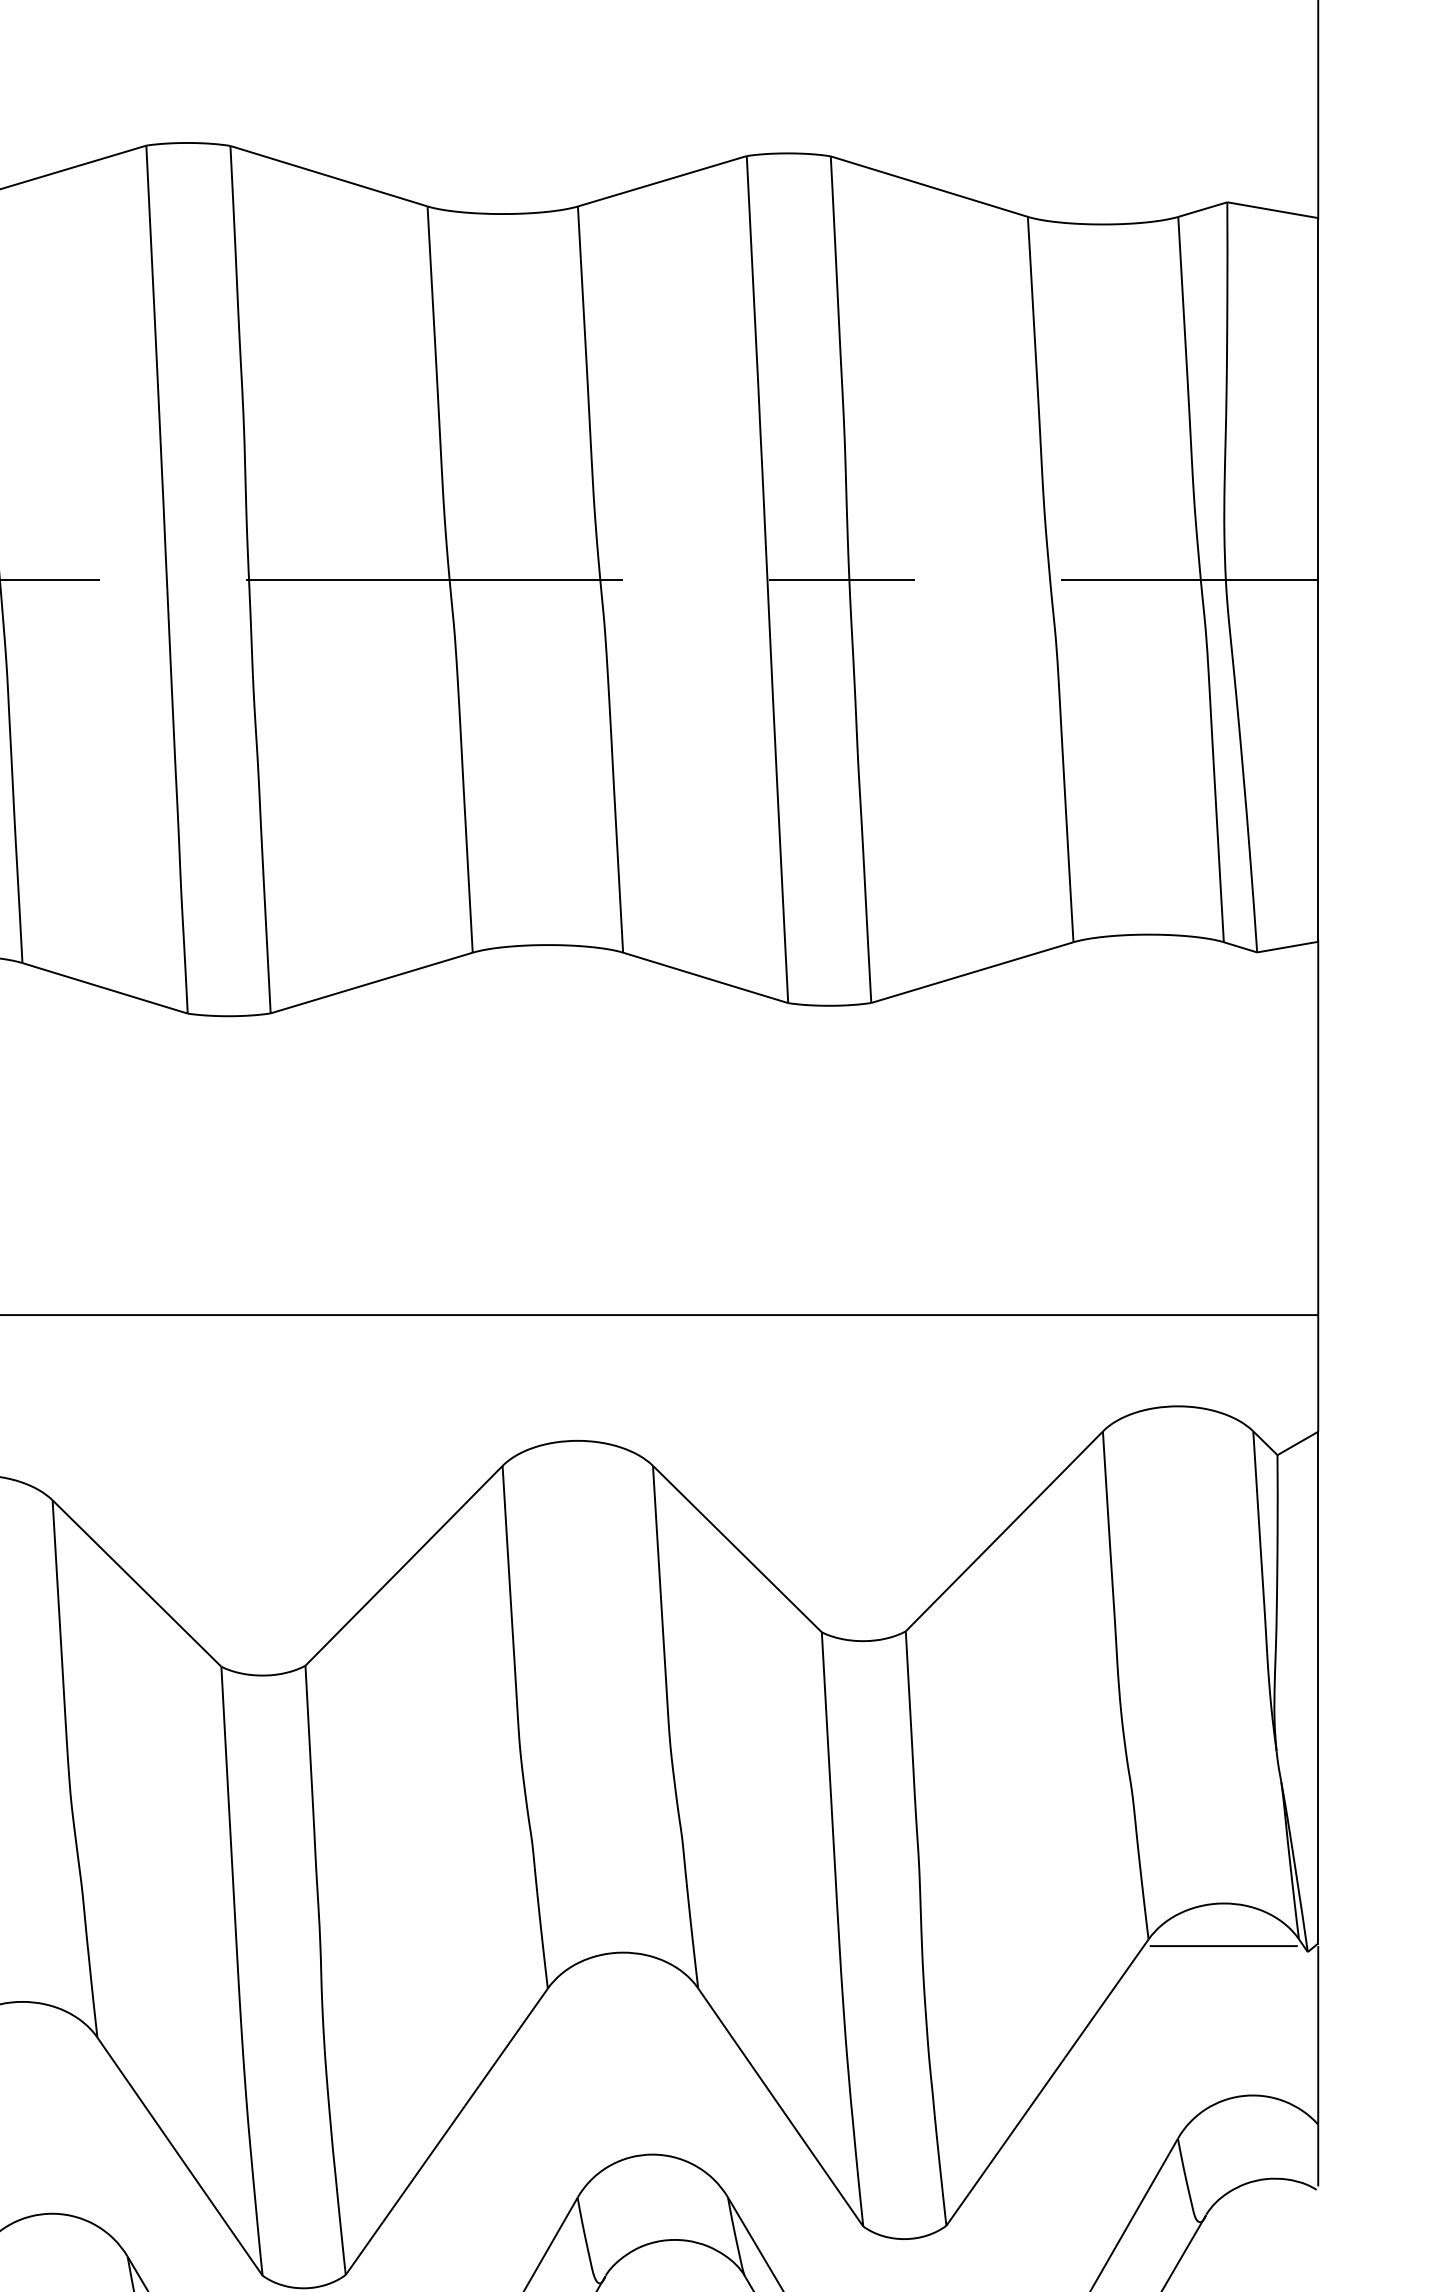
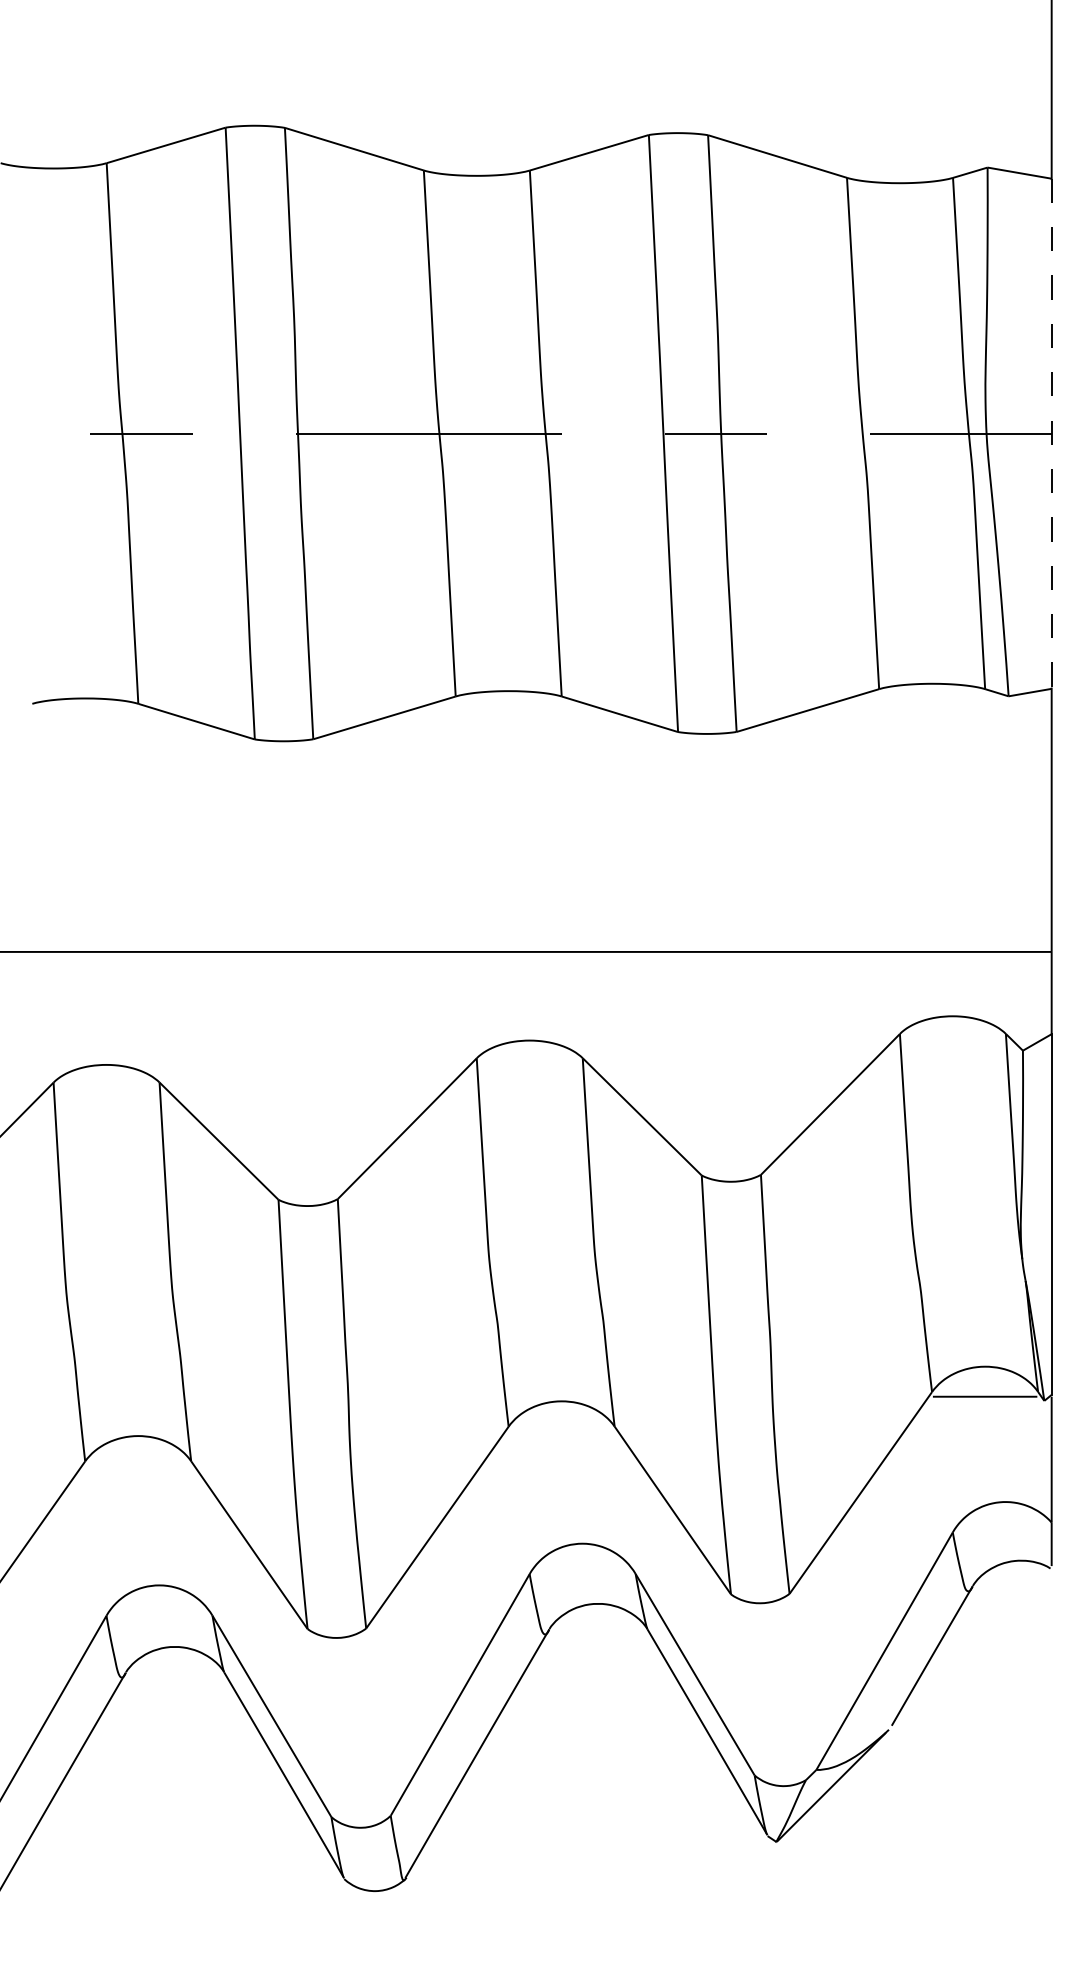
line: (1317, 580) -> (1051, 434), solid -> dashed

